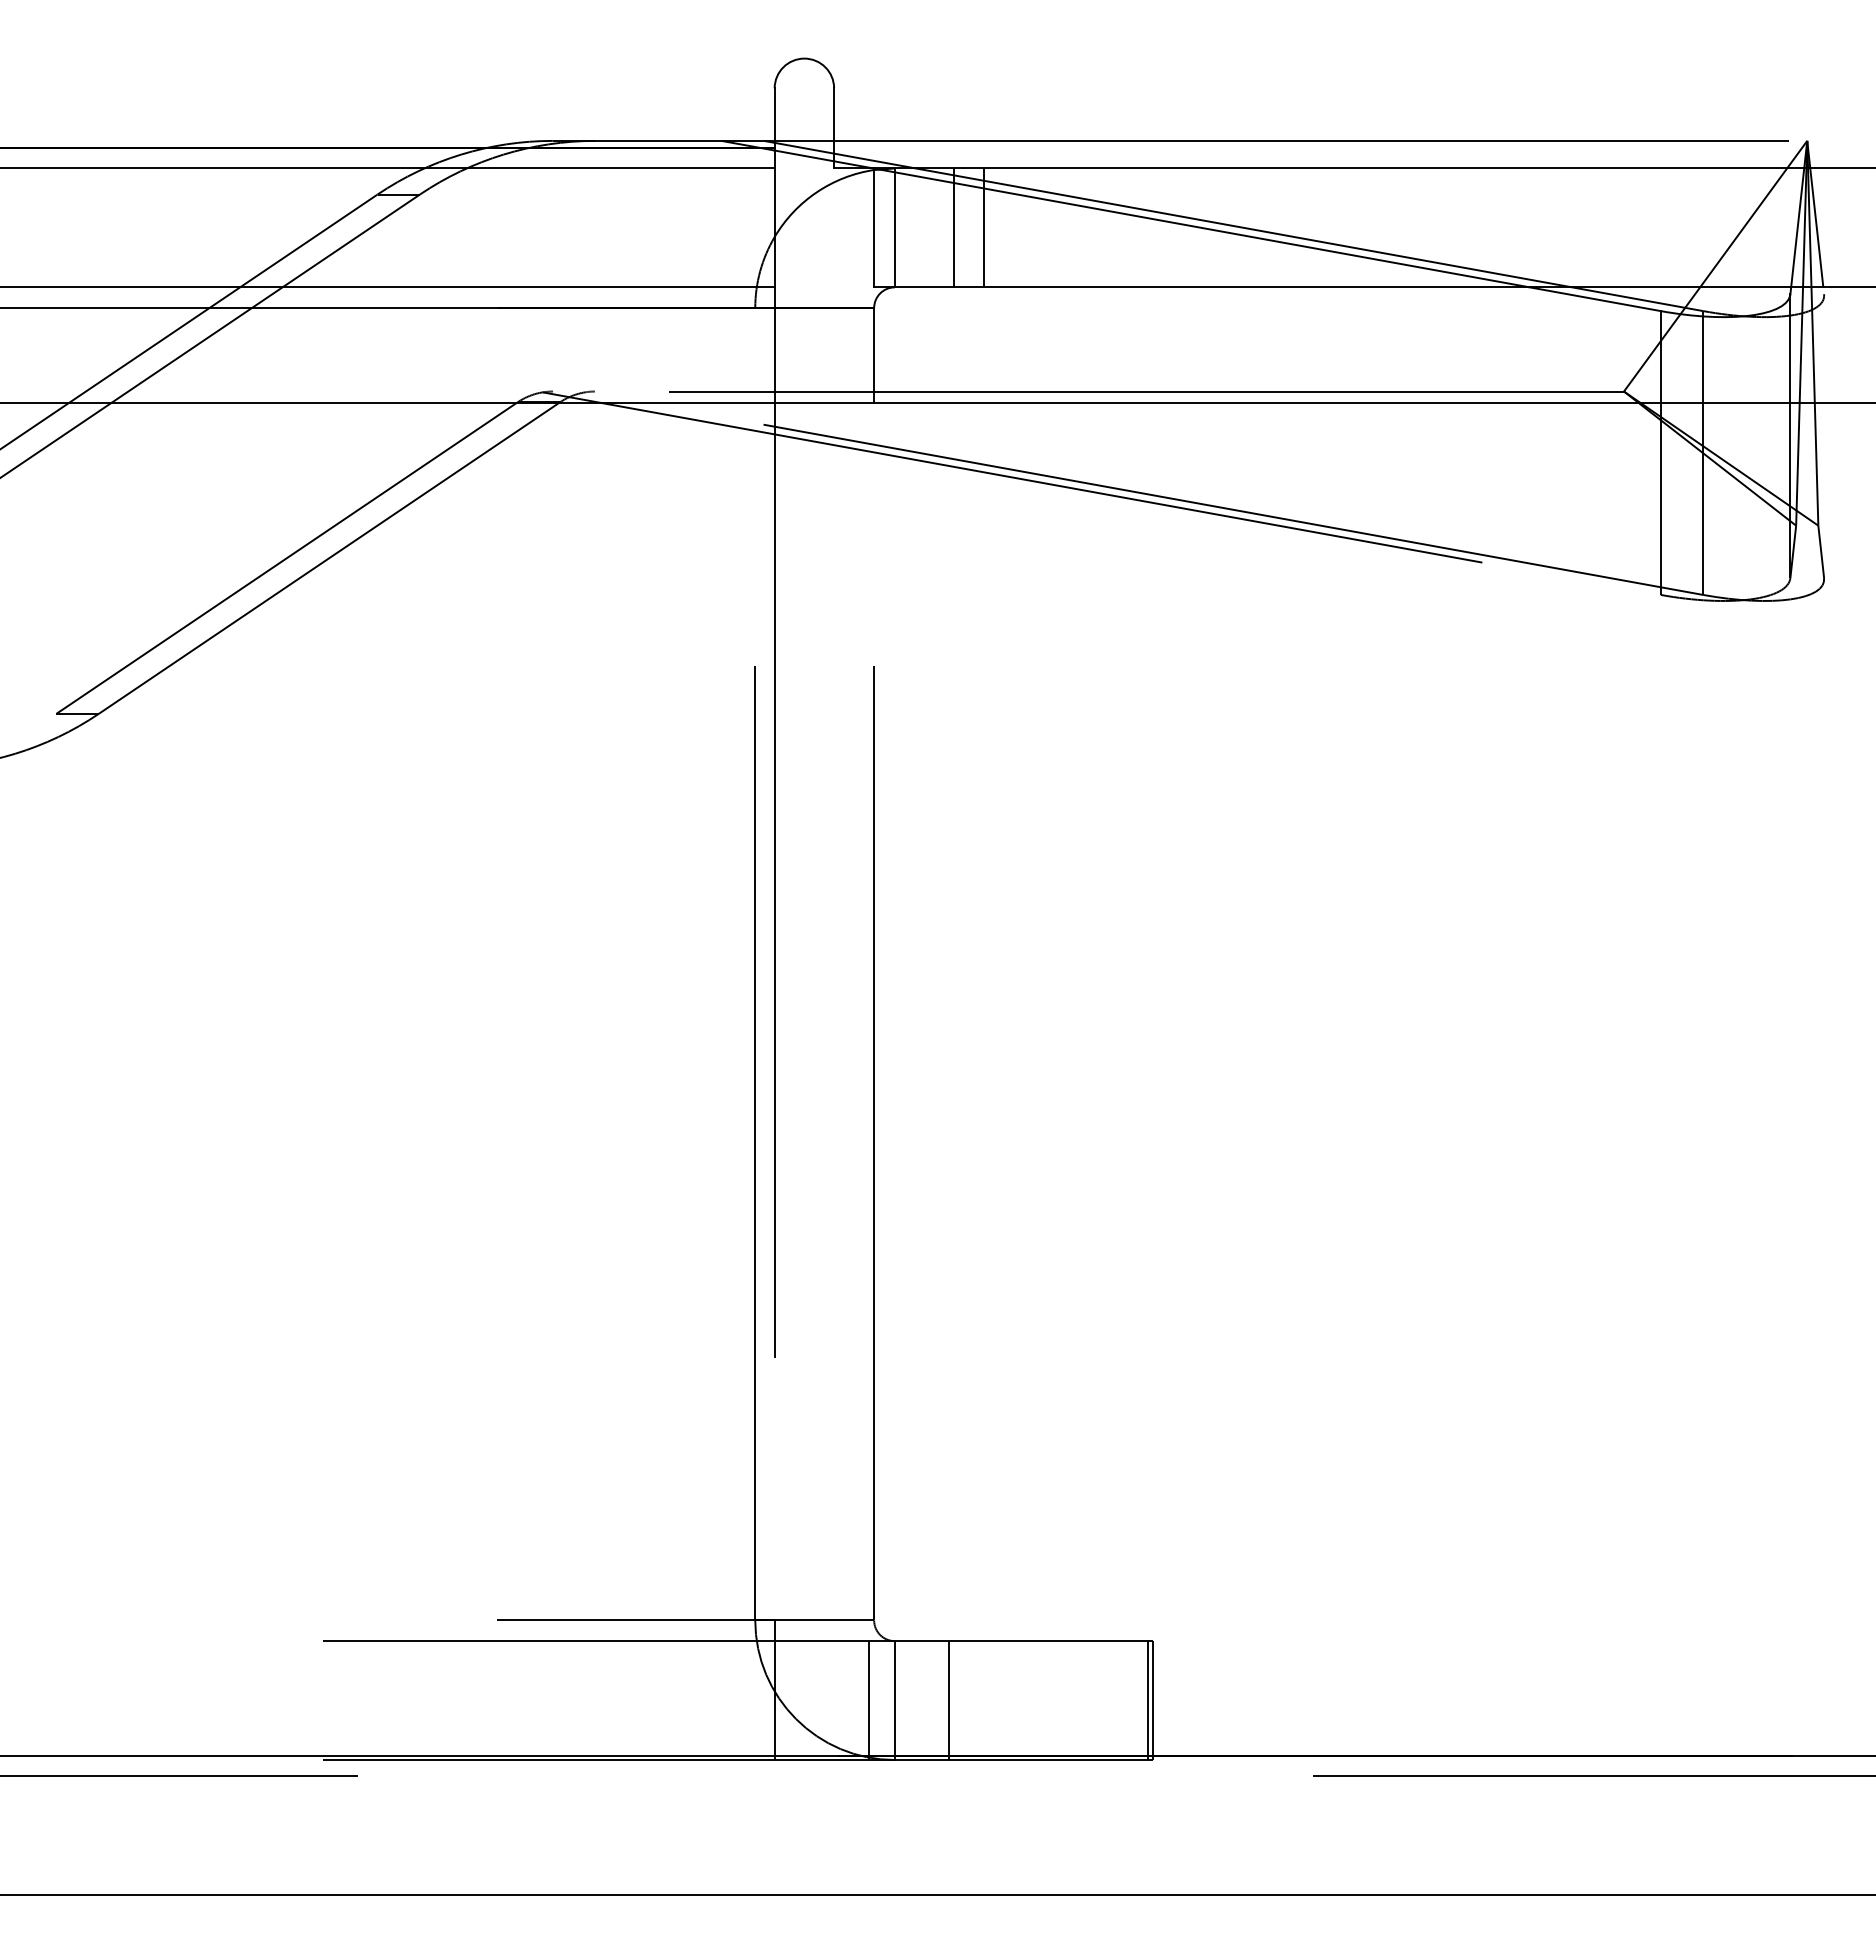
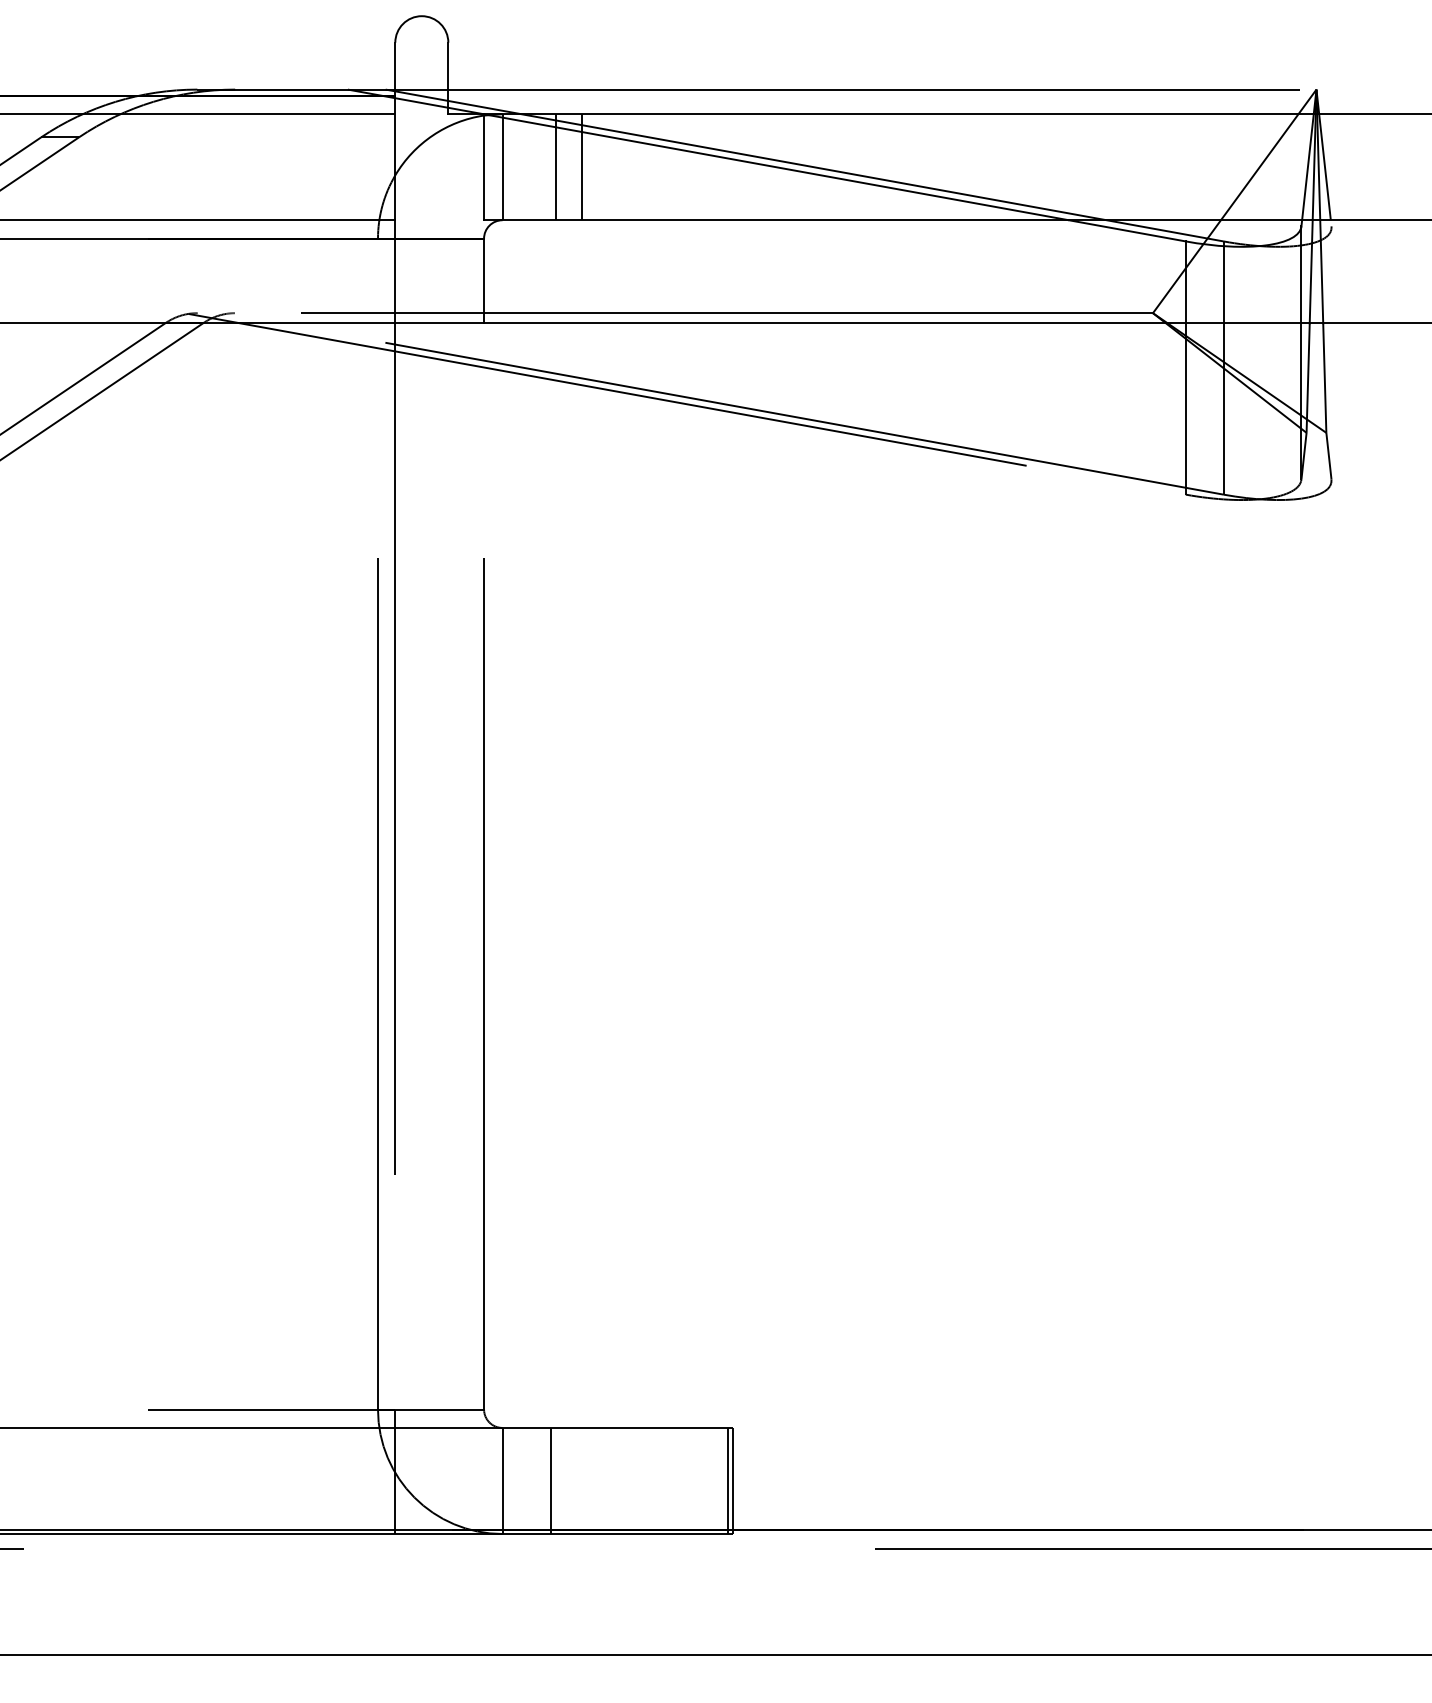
line: (869, 1700) -> (479, 1480), removed

